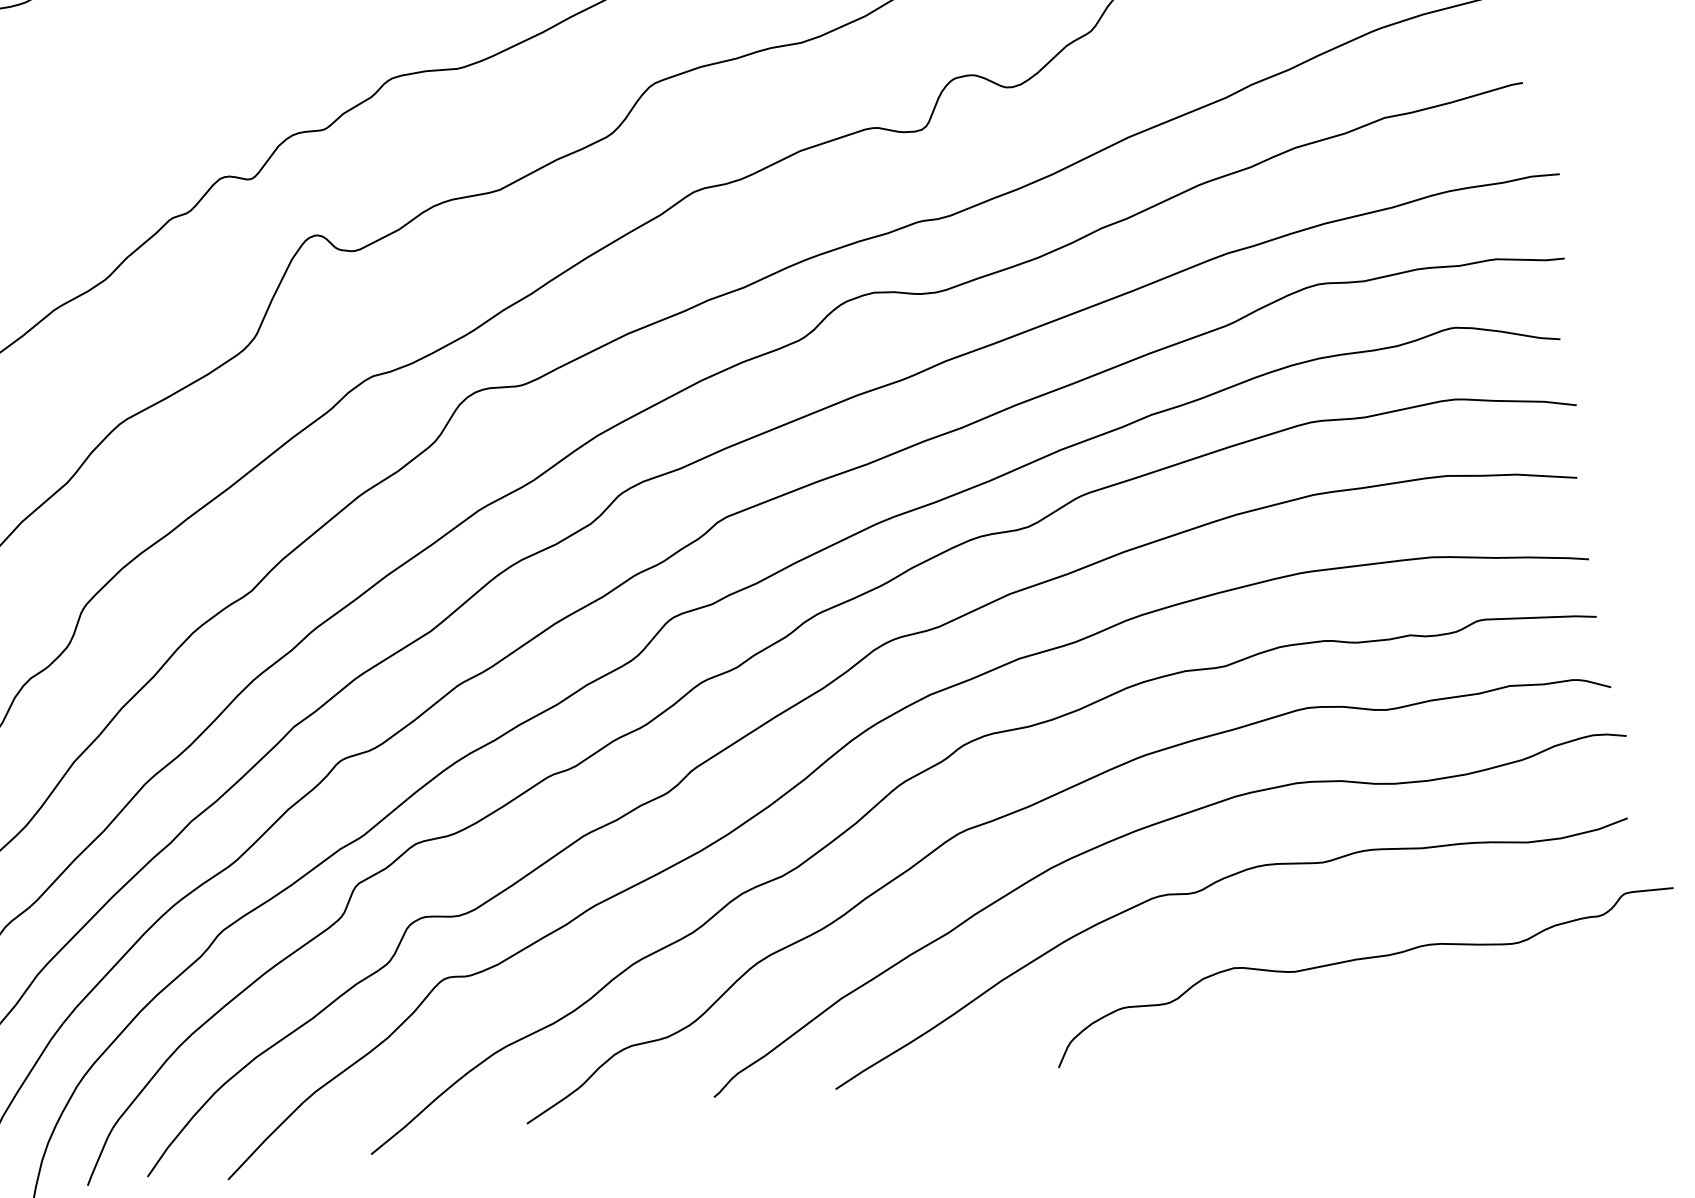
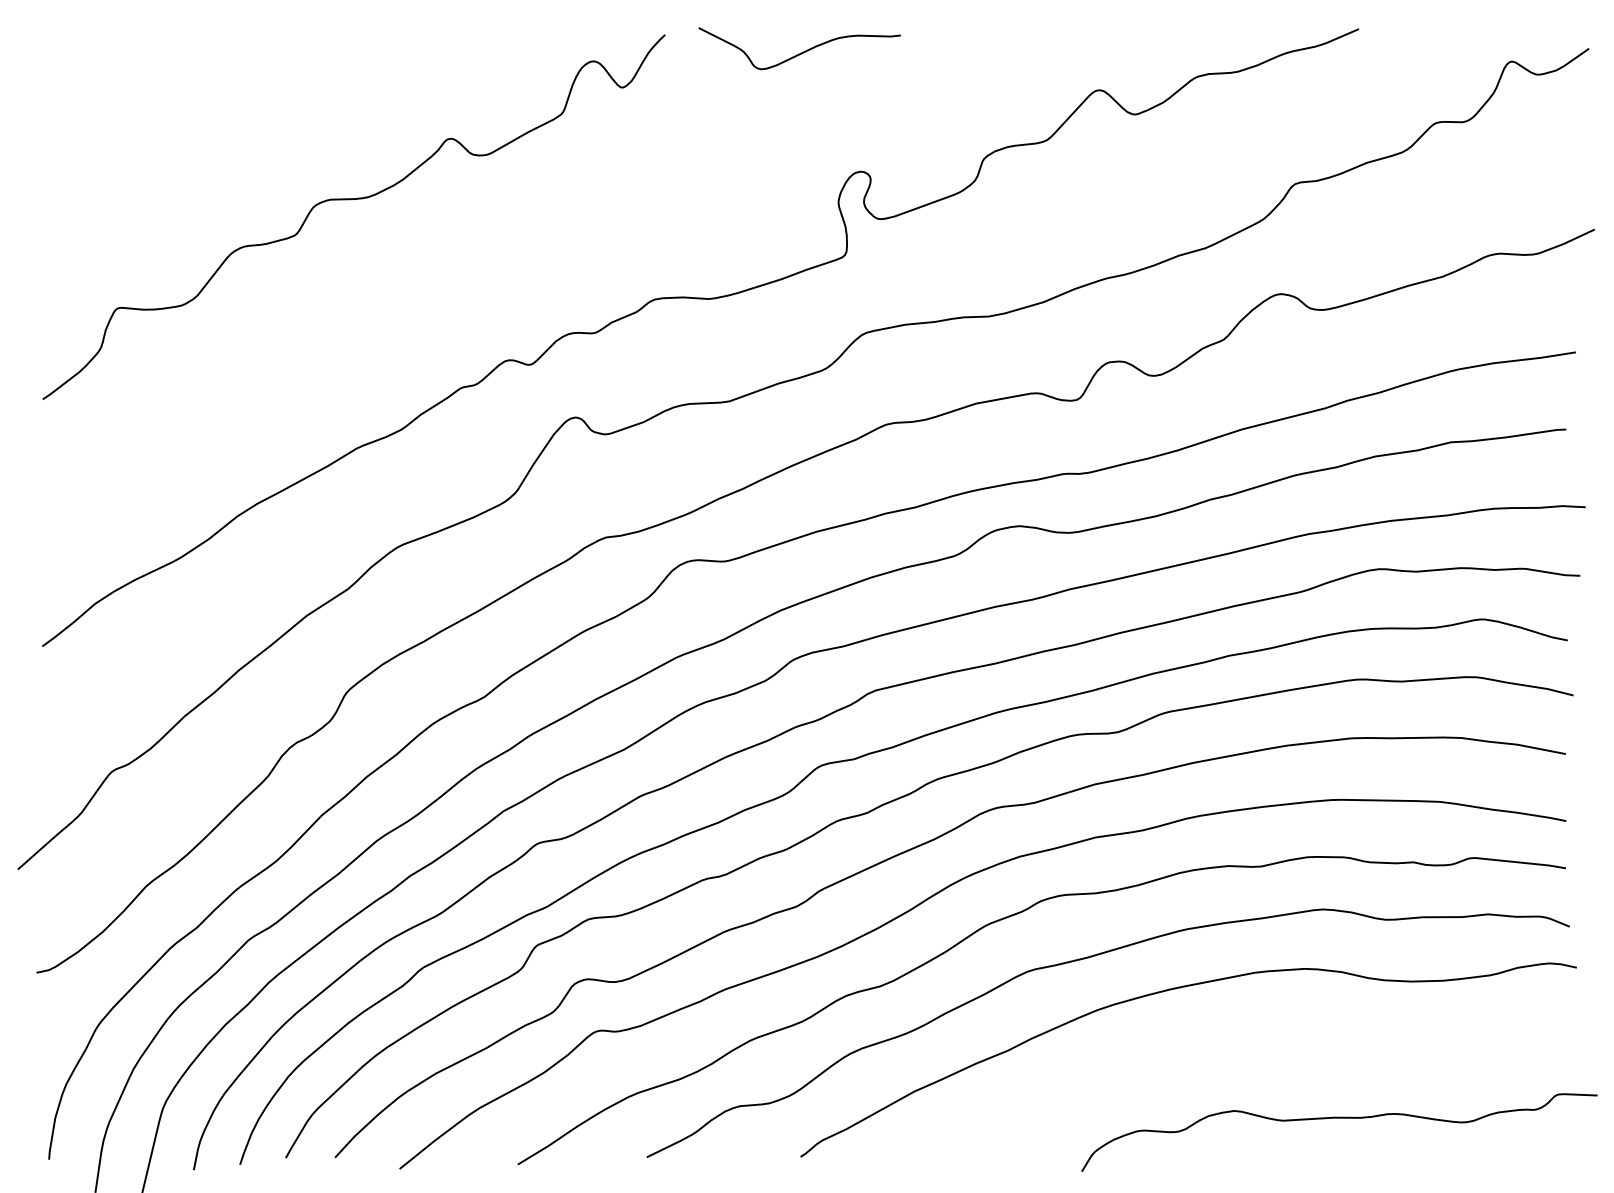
curve: (1202, 891) -> (1217, 1045), removed

